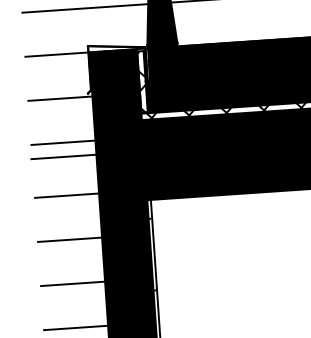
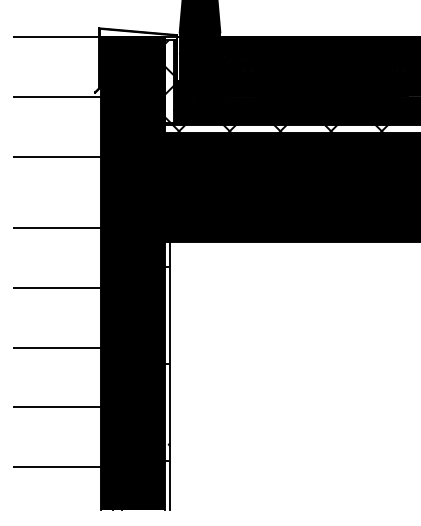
line: (63, 156) -> (56, 175), removed

